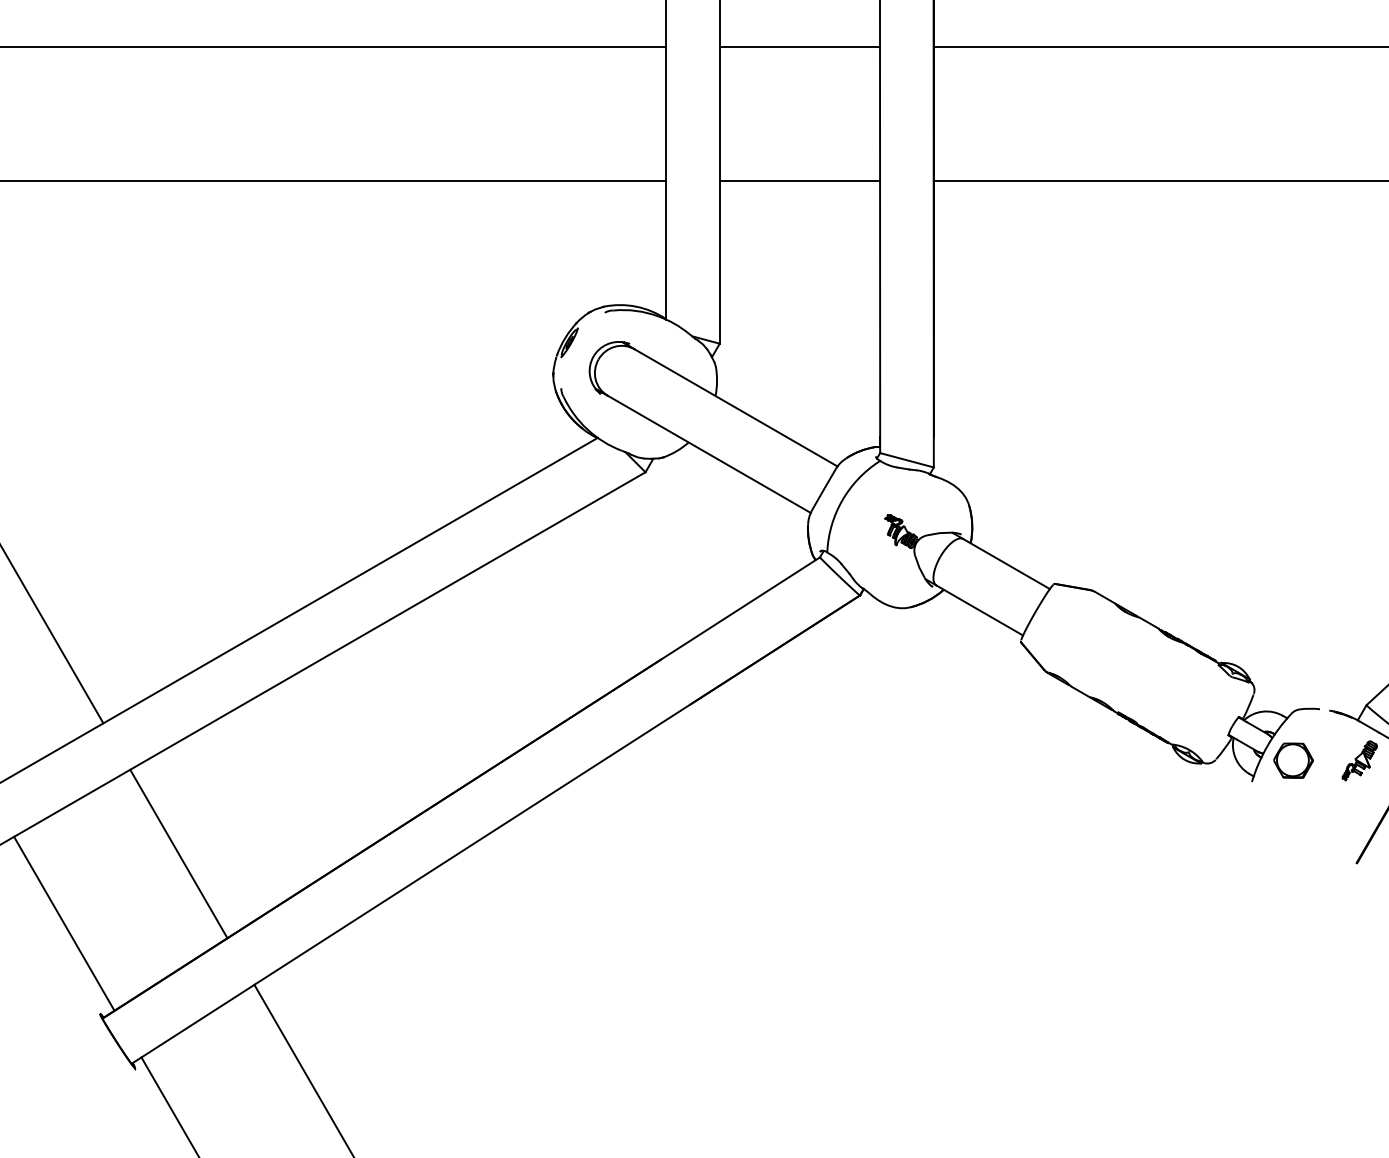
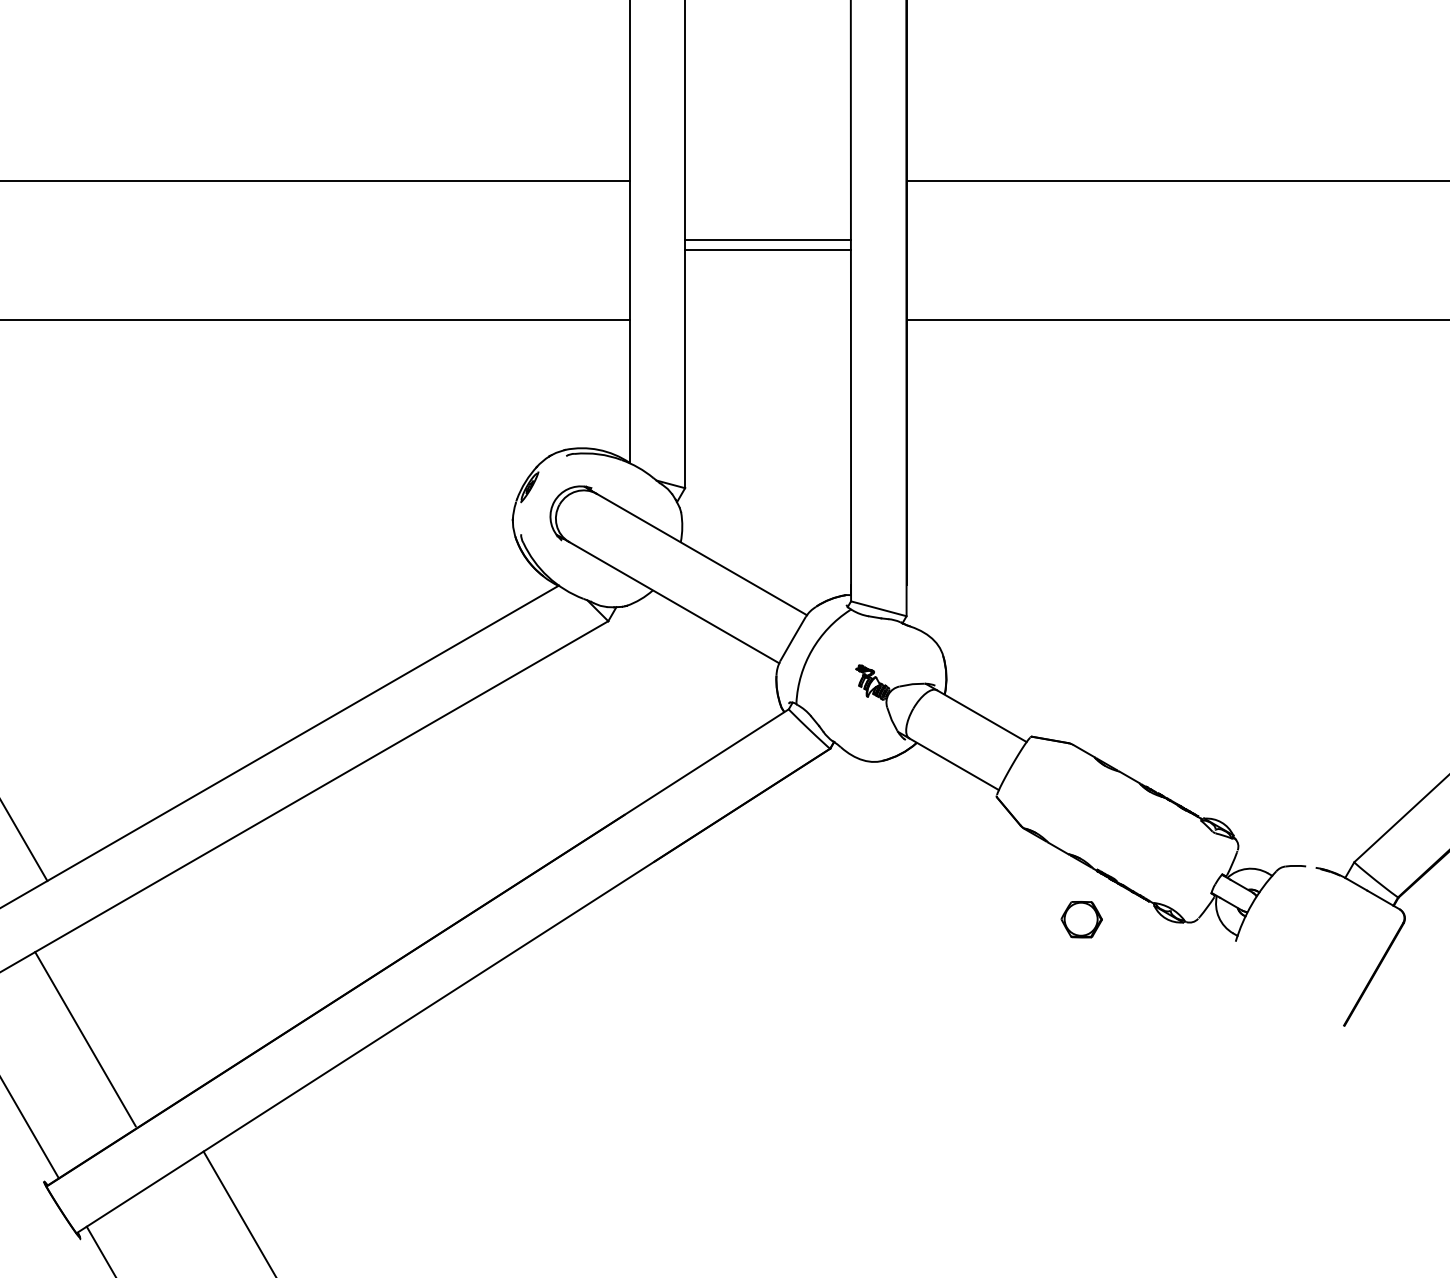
line: (799, 46) -> (767, 239), moved
line: (799, 180) -> (767, 249), moved
part: (1293, 760) -> (1081, 919), moved
part: (1358, 760) -> (1346, 919), removed
line: (178, 854) -> (85, 1039), moved

